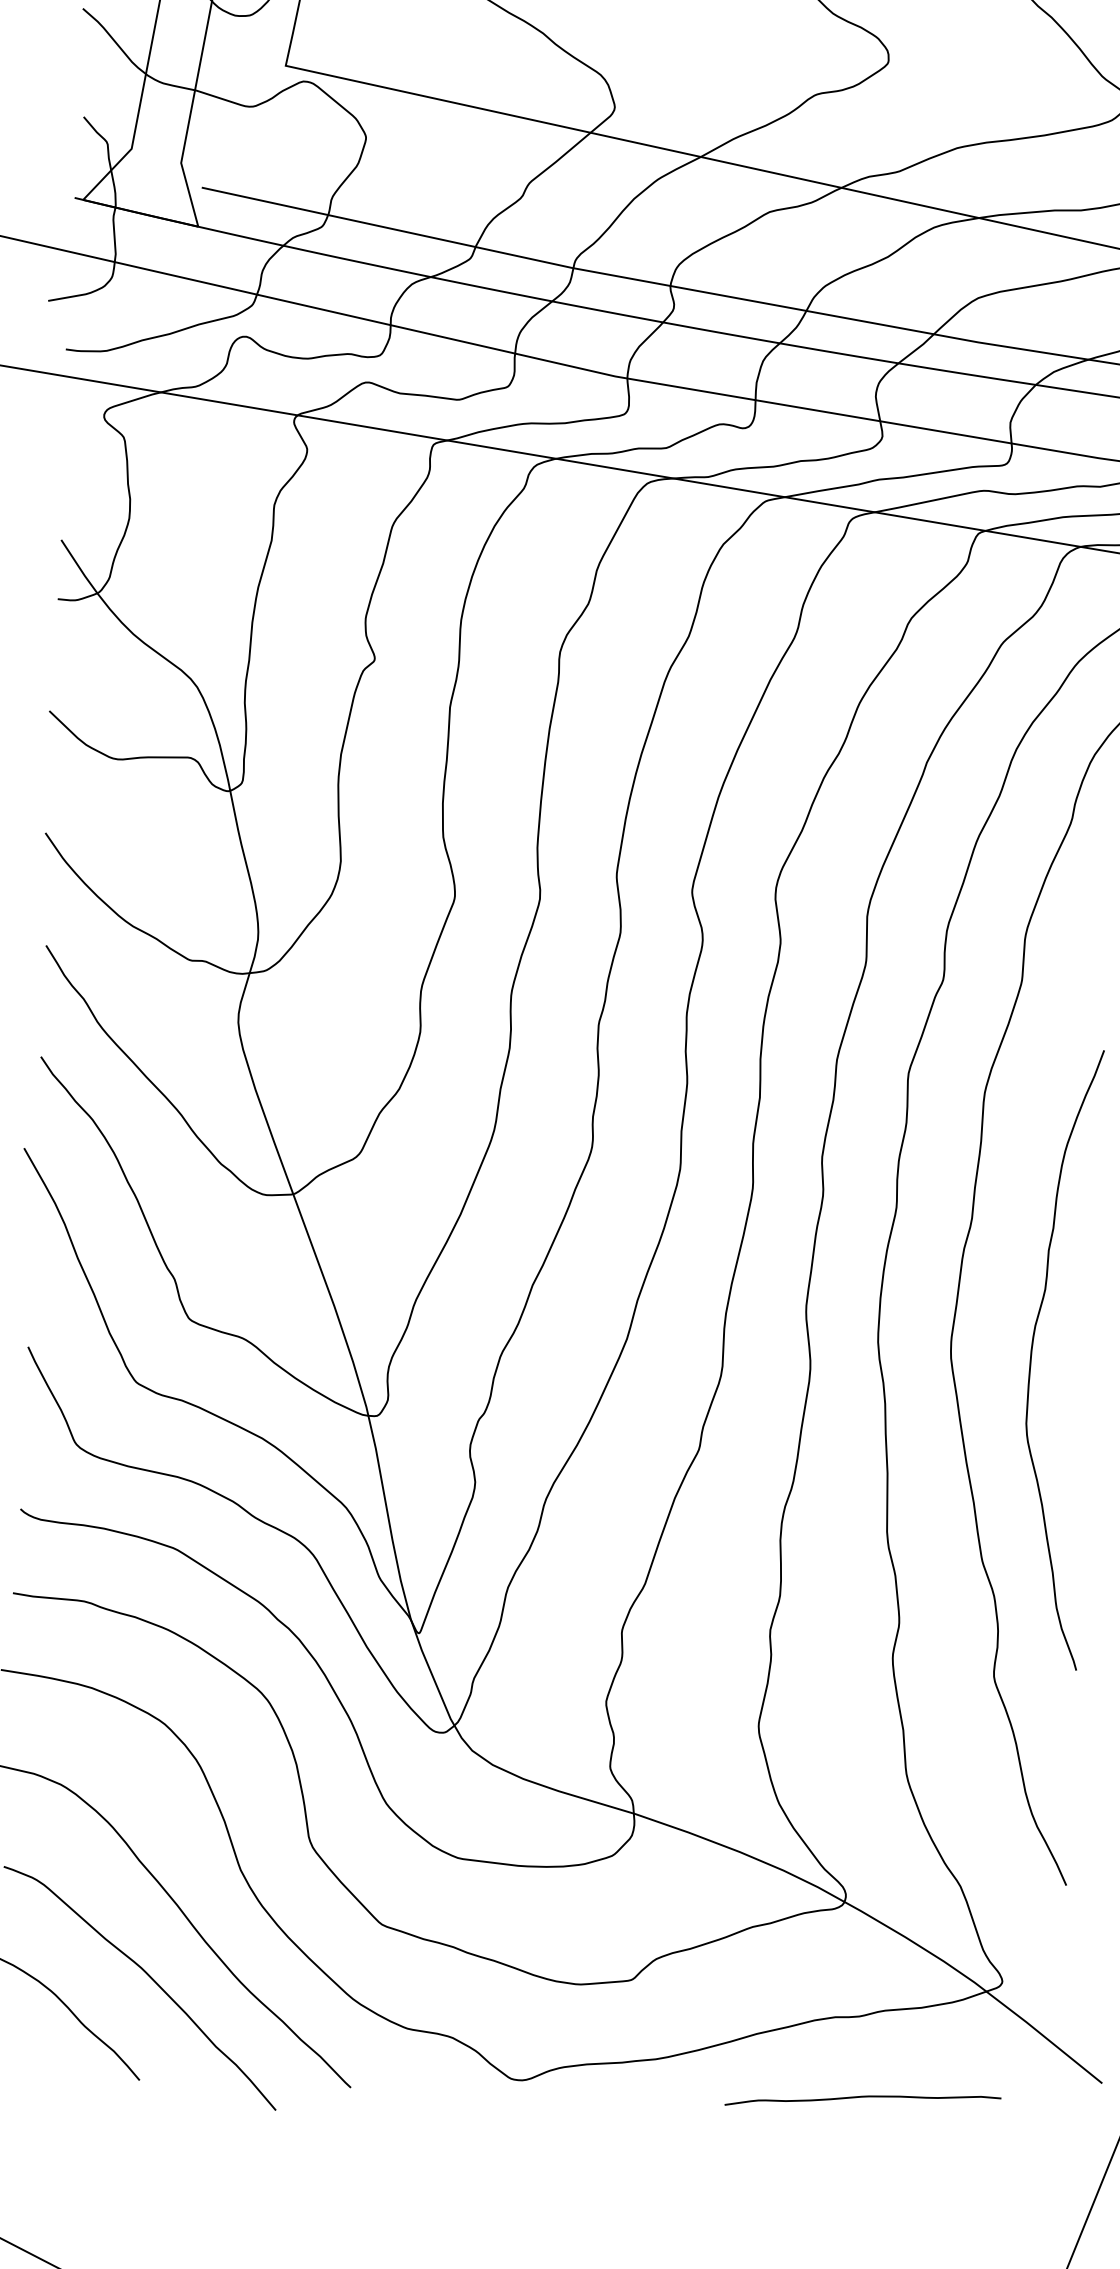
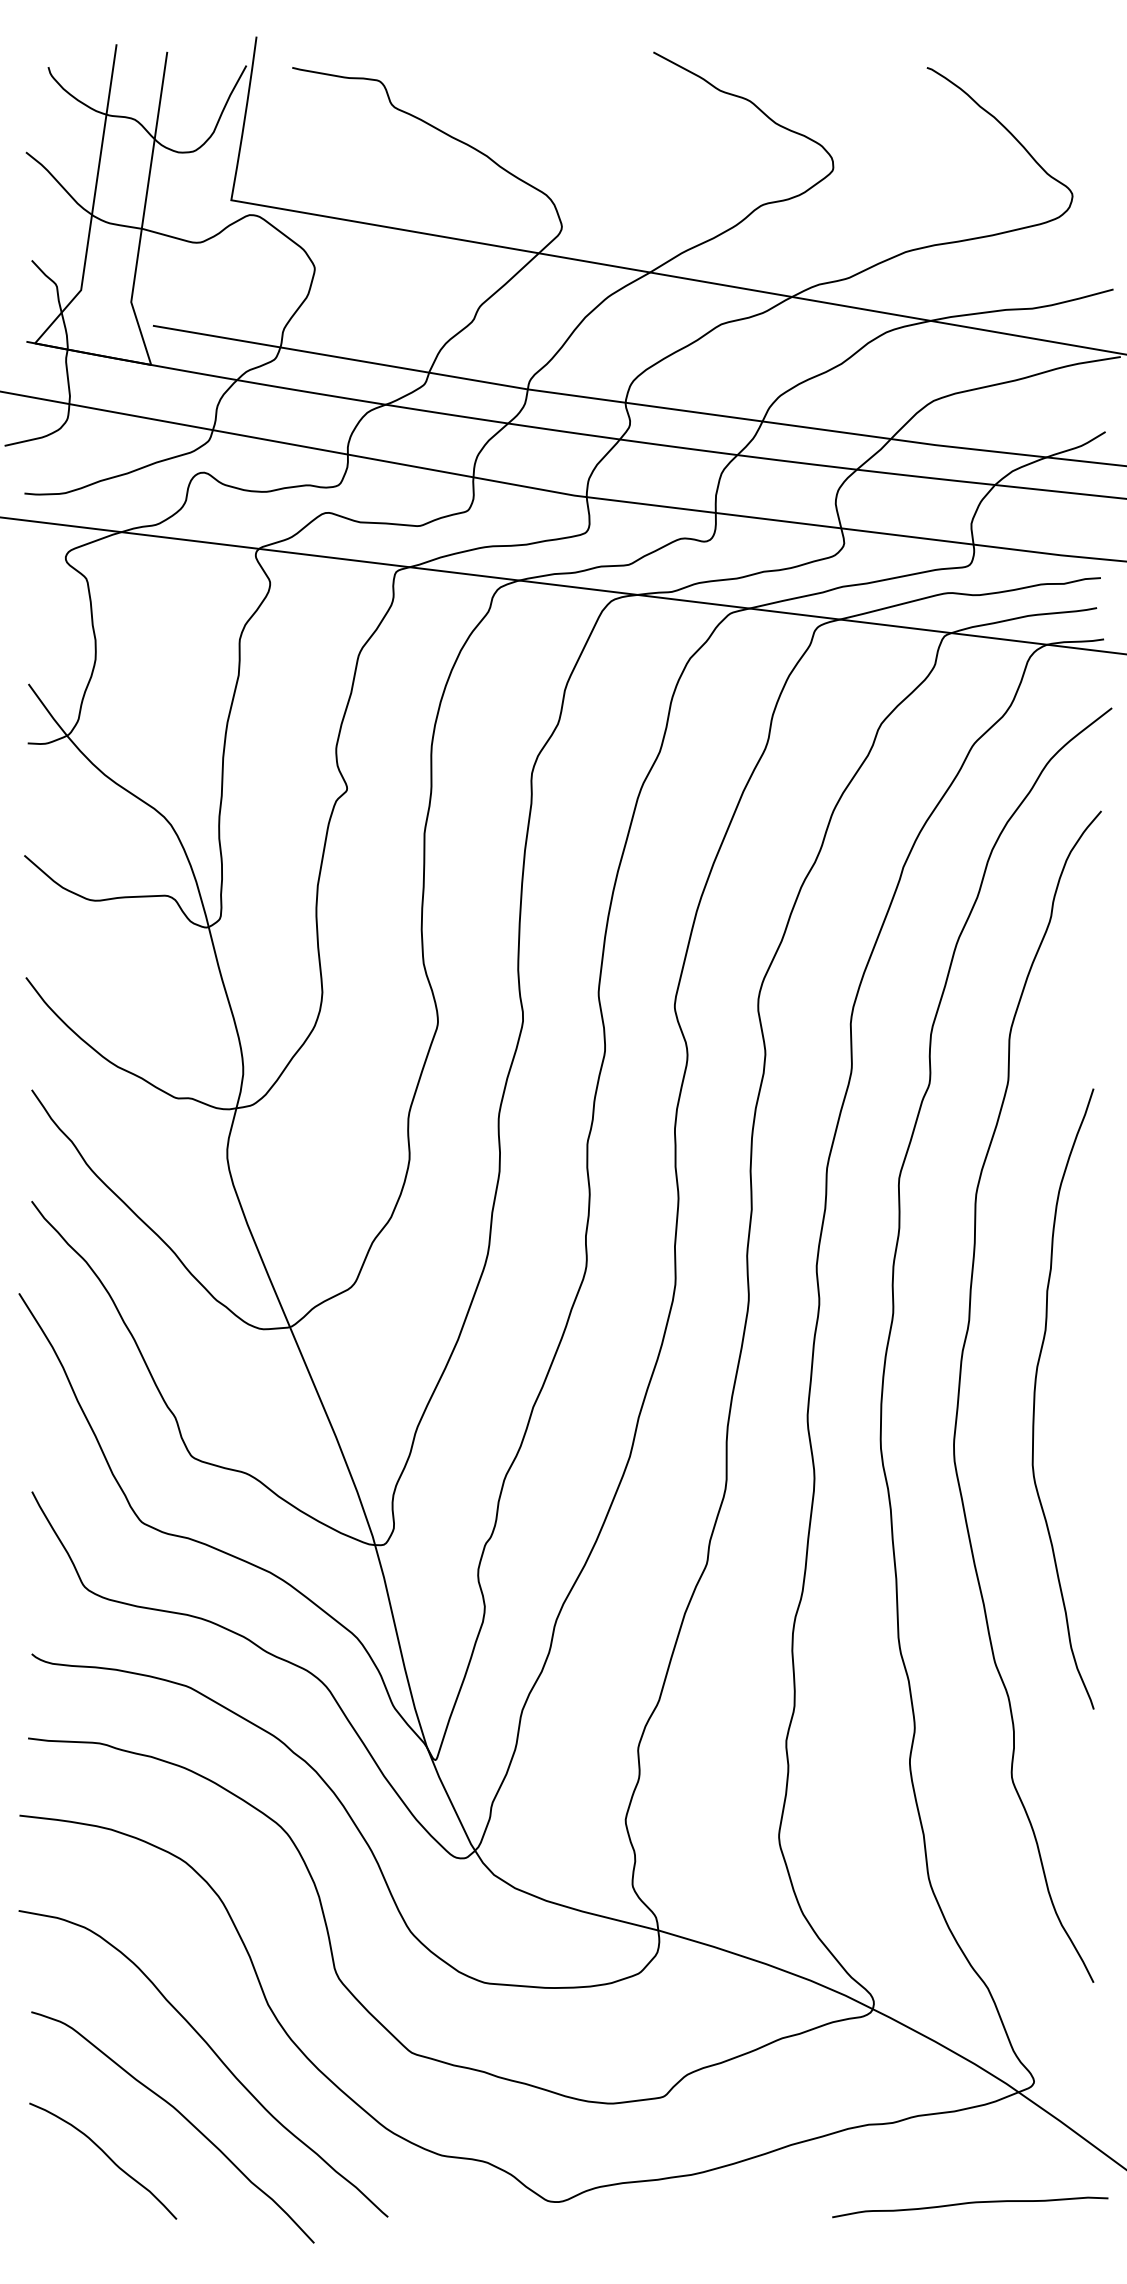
curve: (1032, 1357) -> (1035, 1398), moved
curve: (863, 2097) -> (970, 2203), moved

